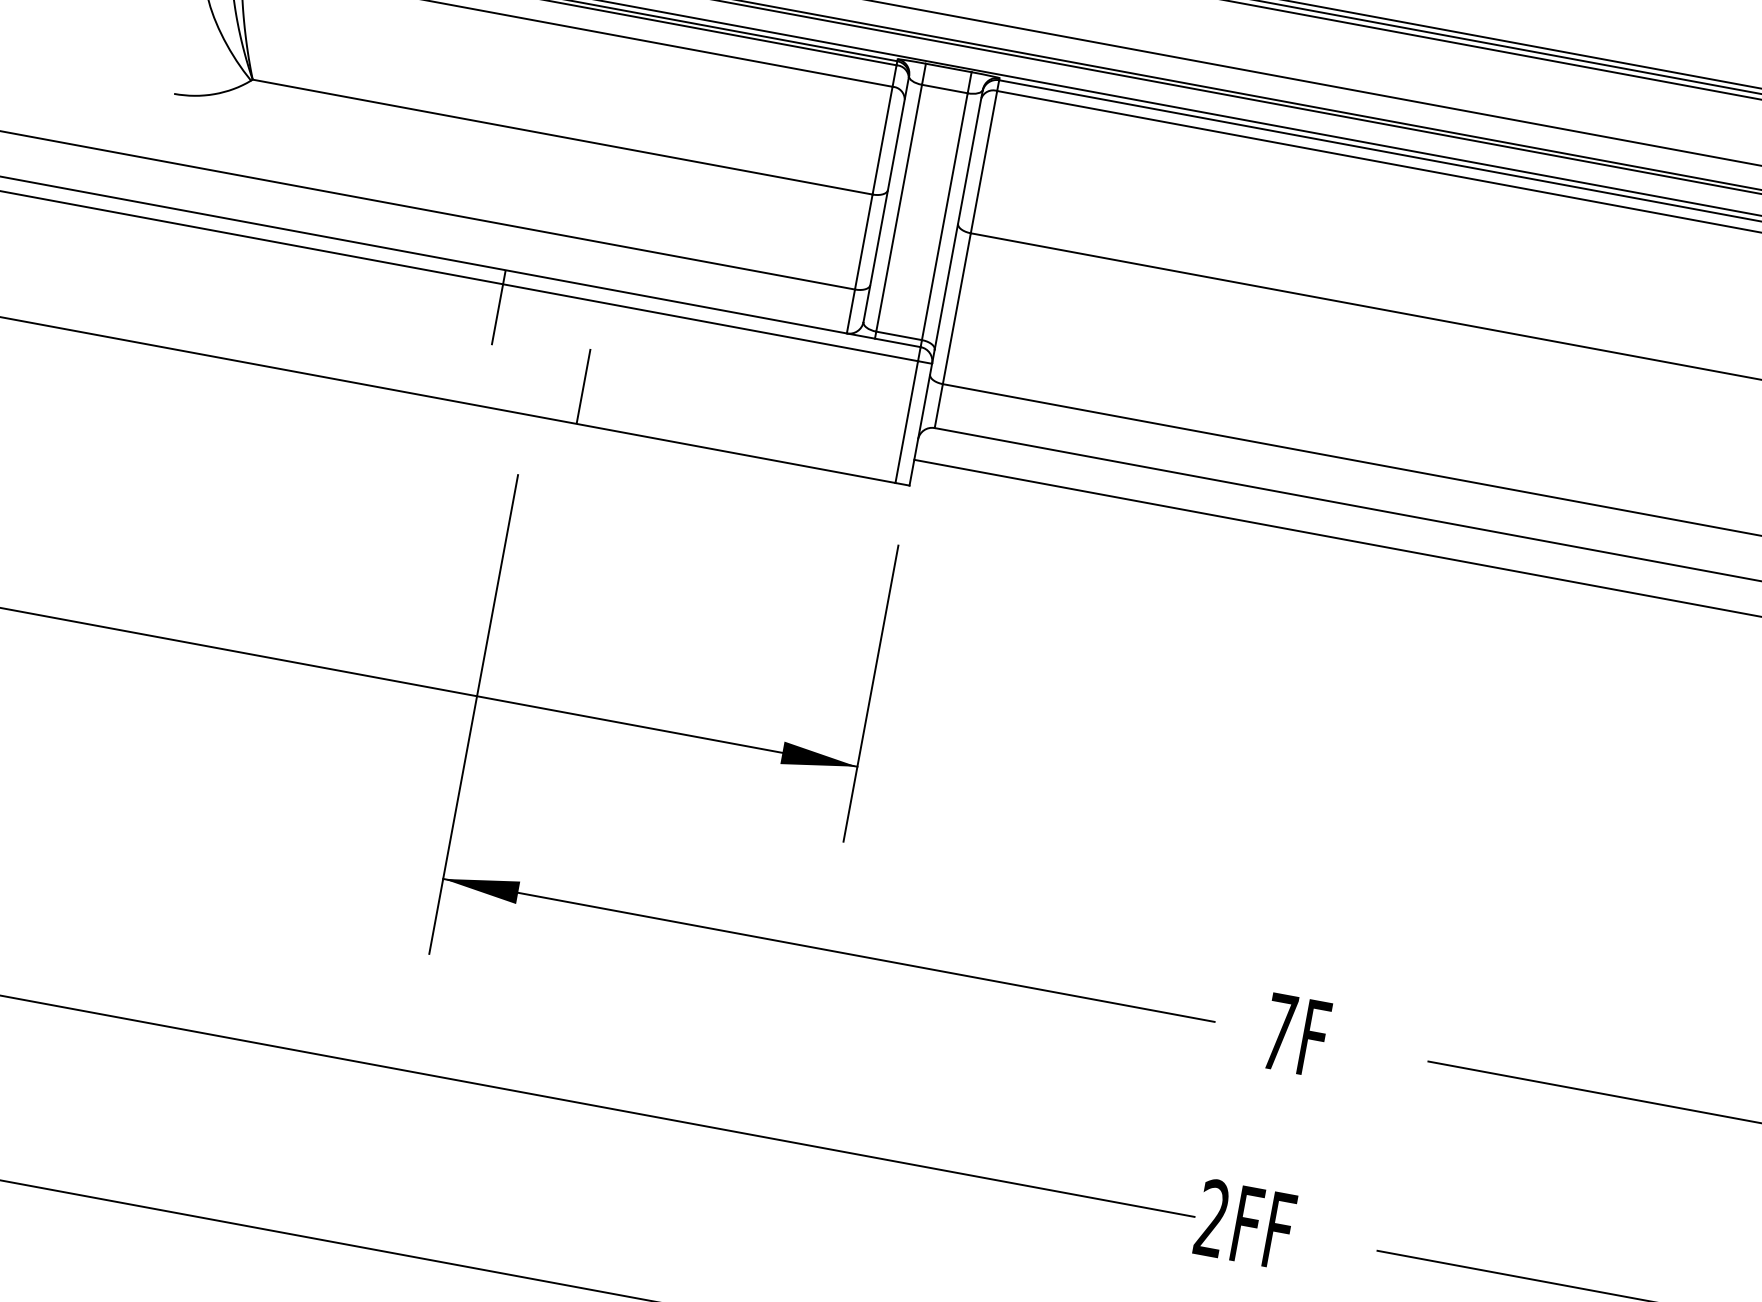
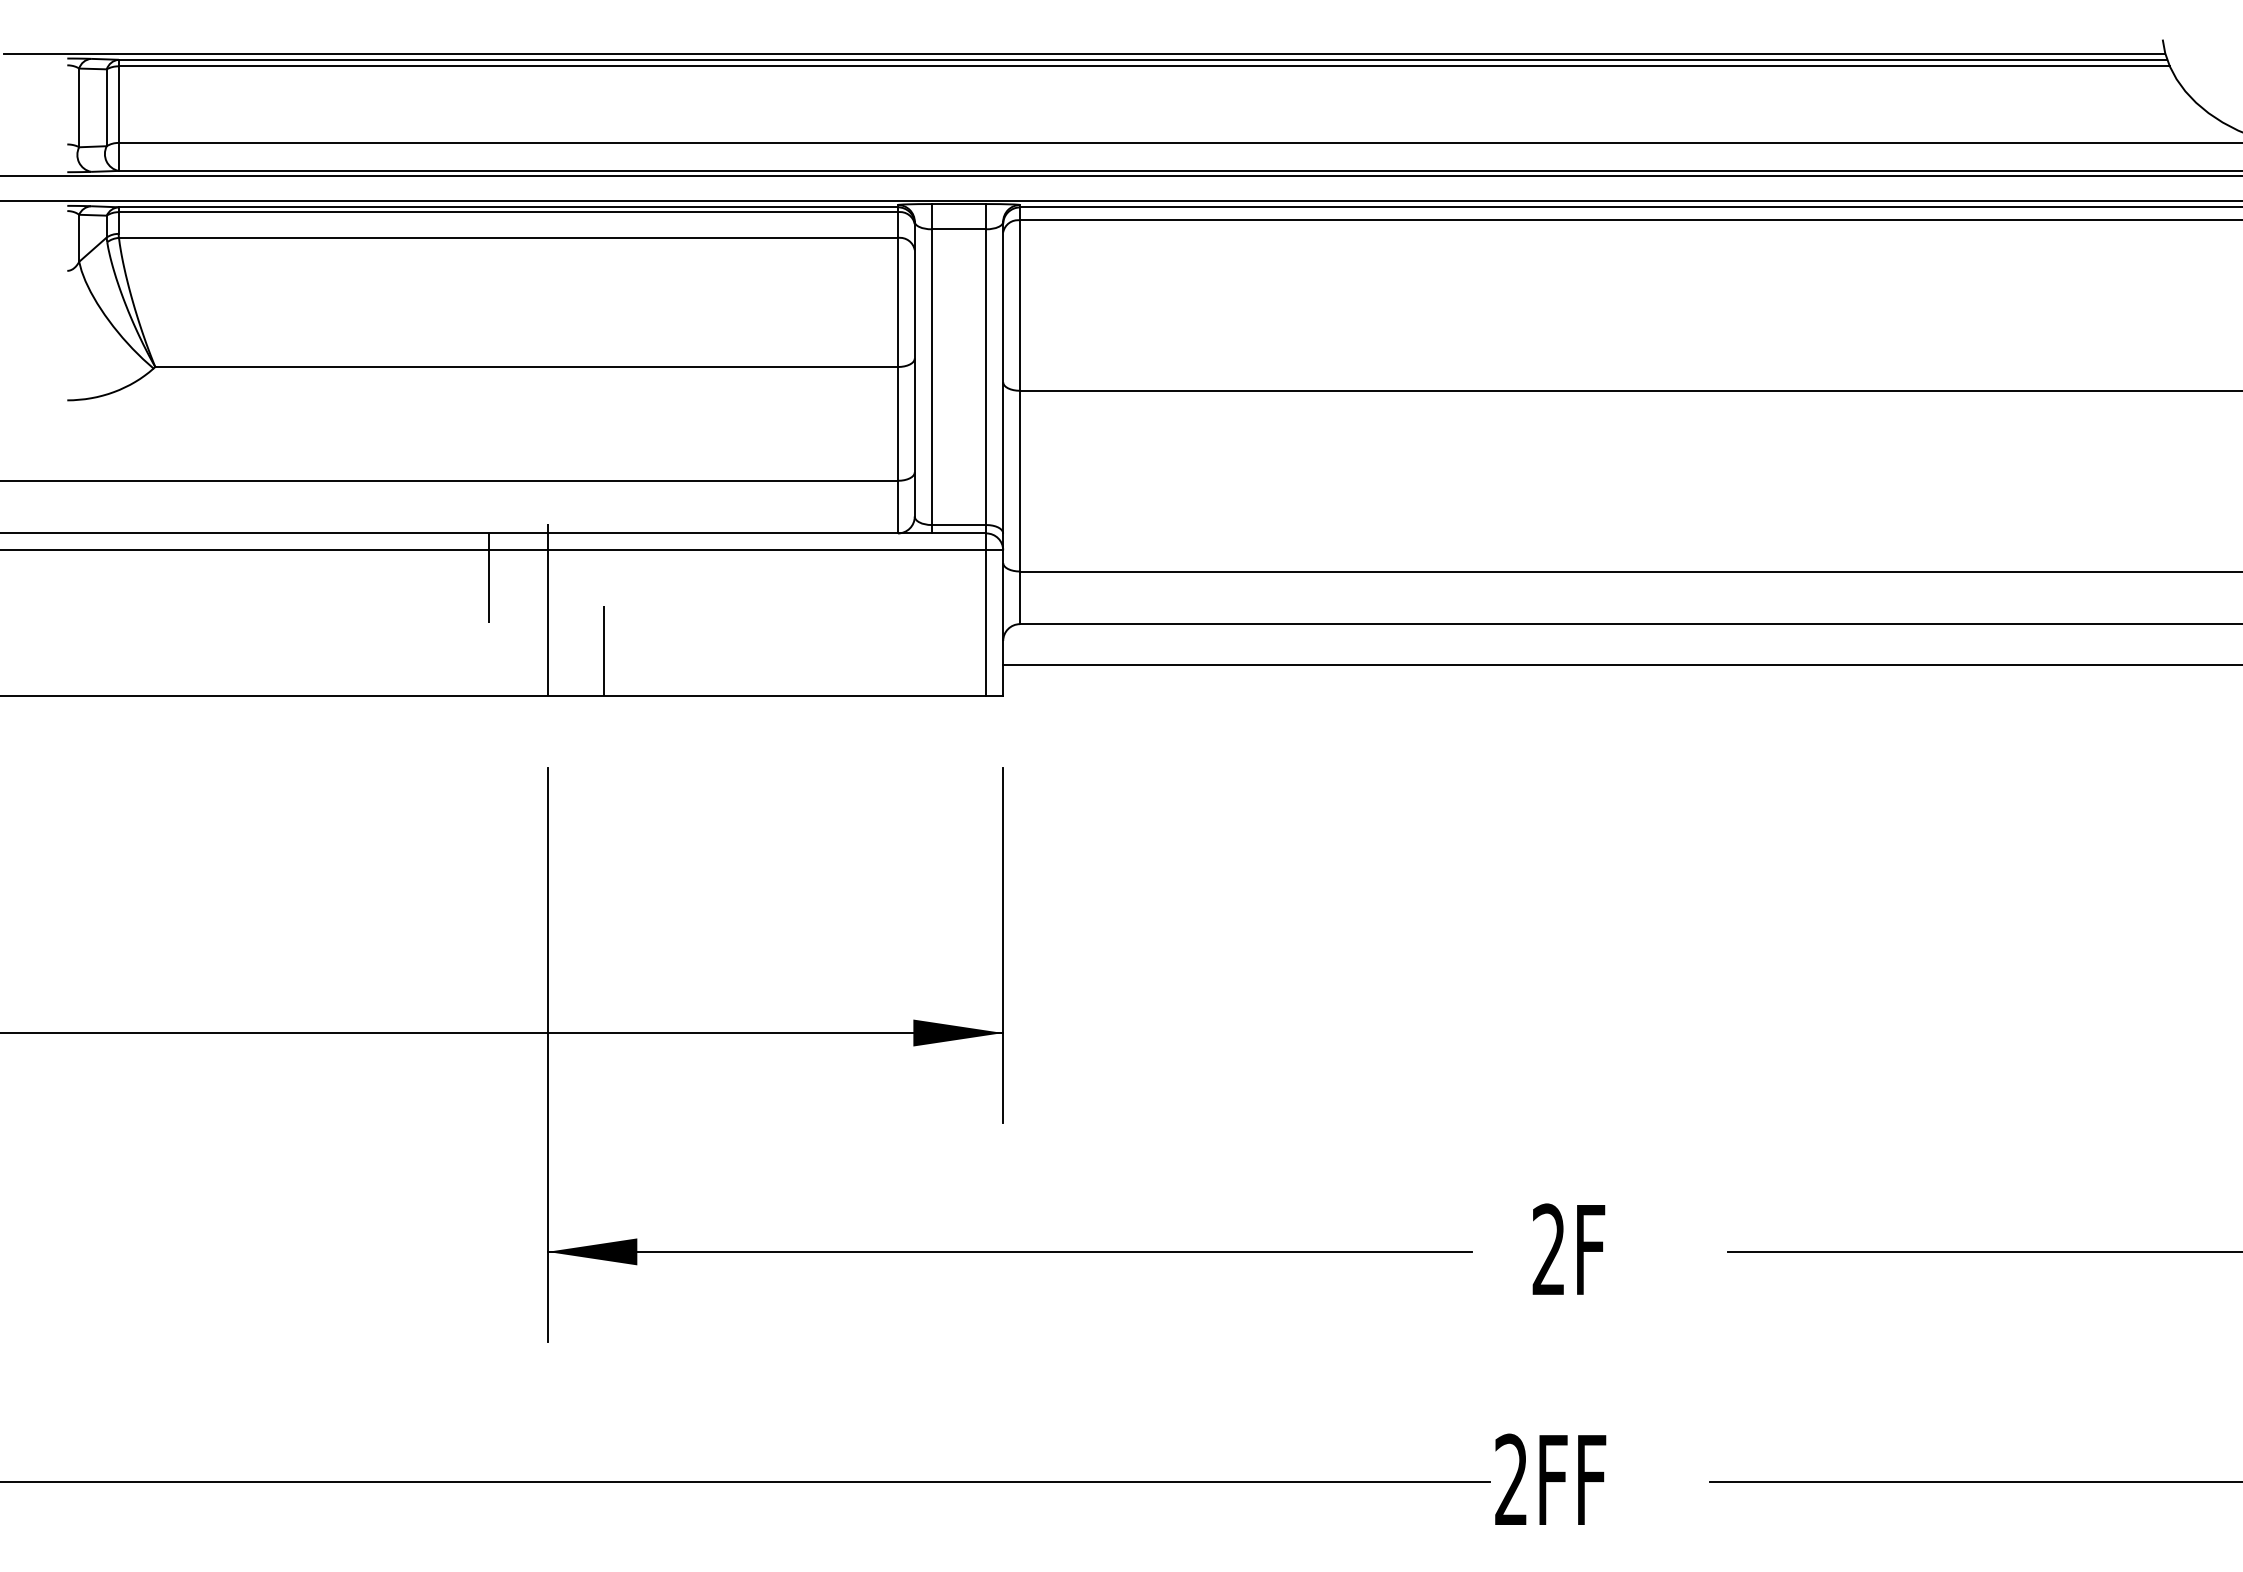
line: (542, 342) -> (547, 609), added
text: (1279, 1030) -> (1548, 1248), 7F -> 2F

